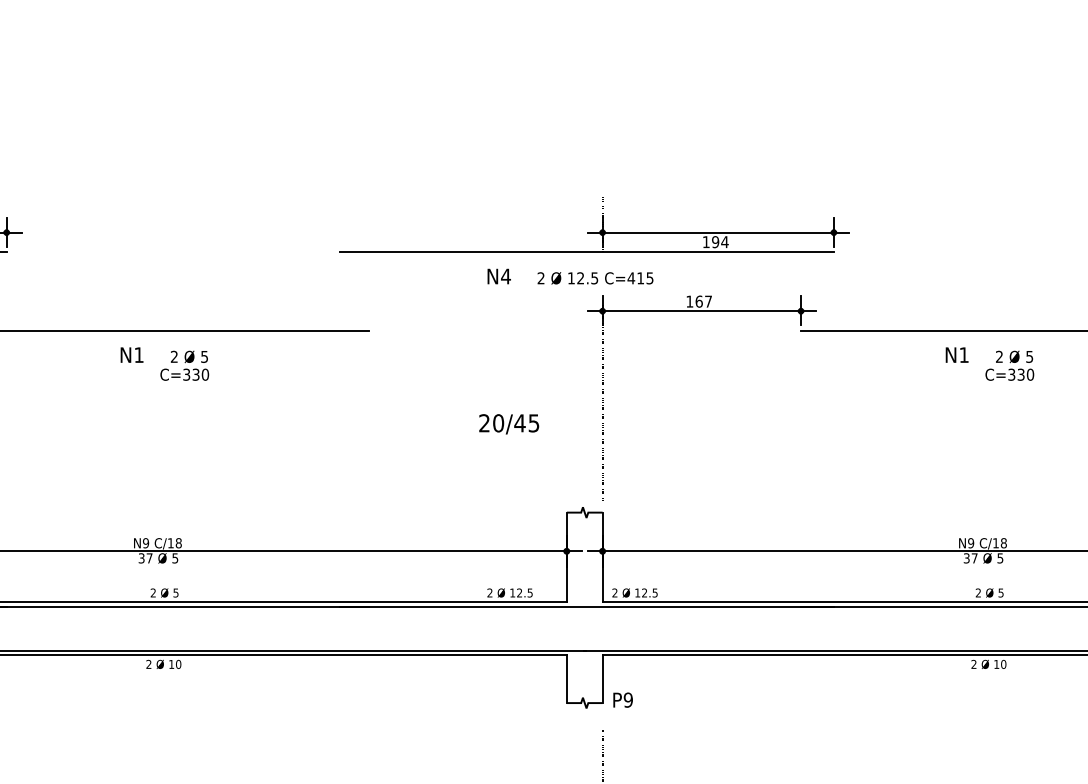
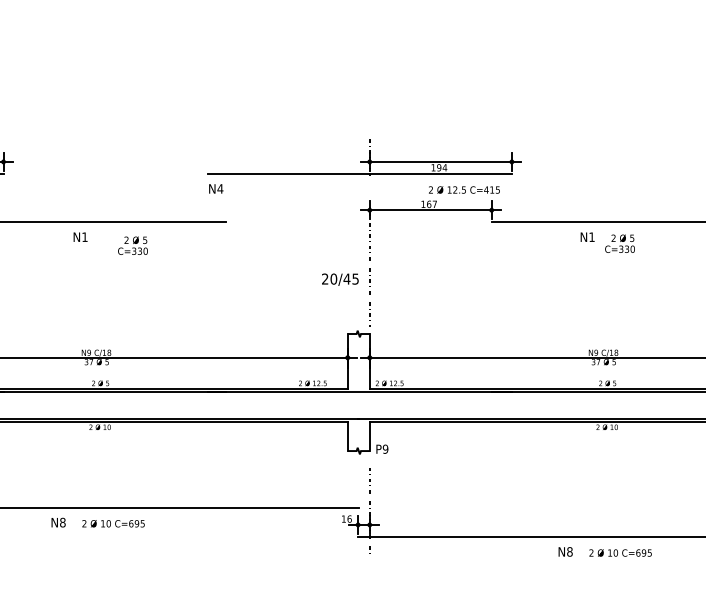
text: (499, 275) -> (216, 188), moved
text: (595, 277) -> (464, 189), moved
text: (183, 365) -> (132, 245), moved
text: (509, 423) -> (340, 279), moved

